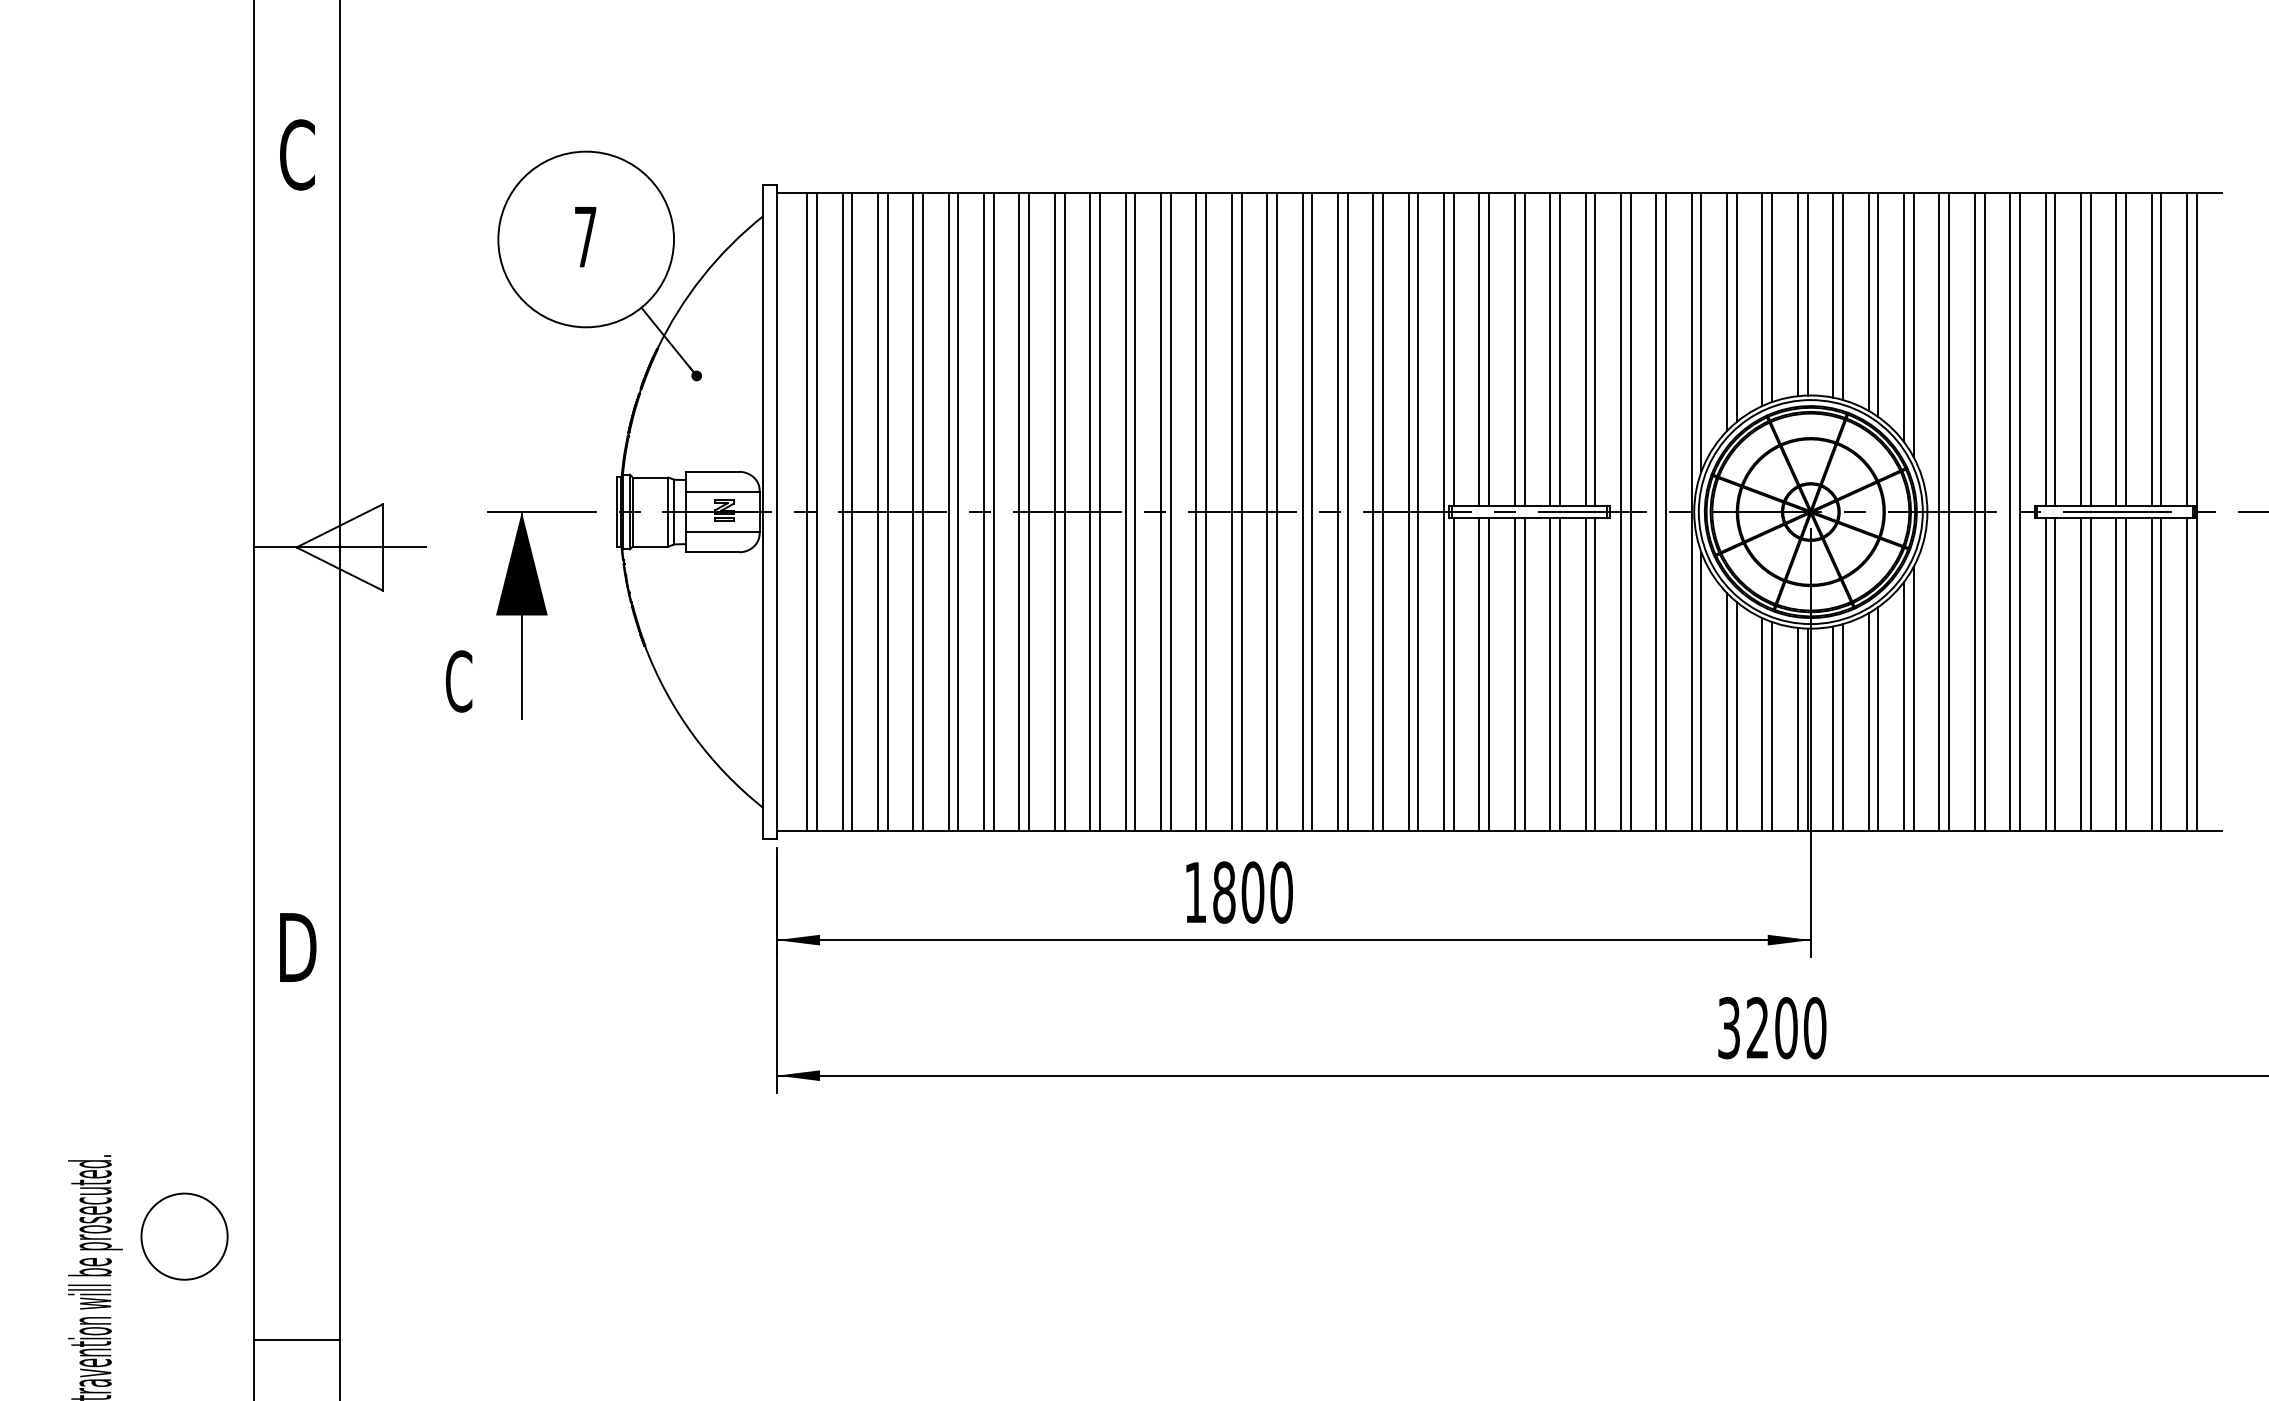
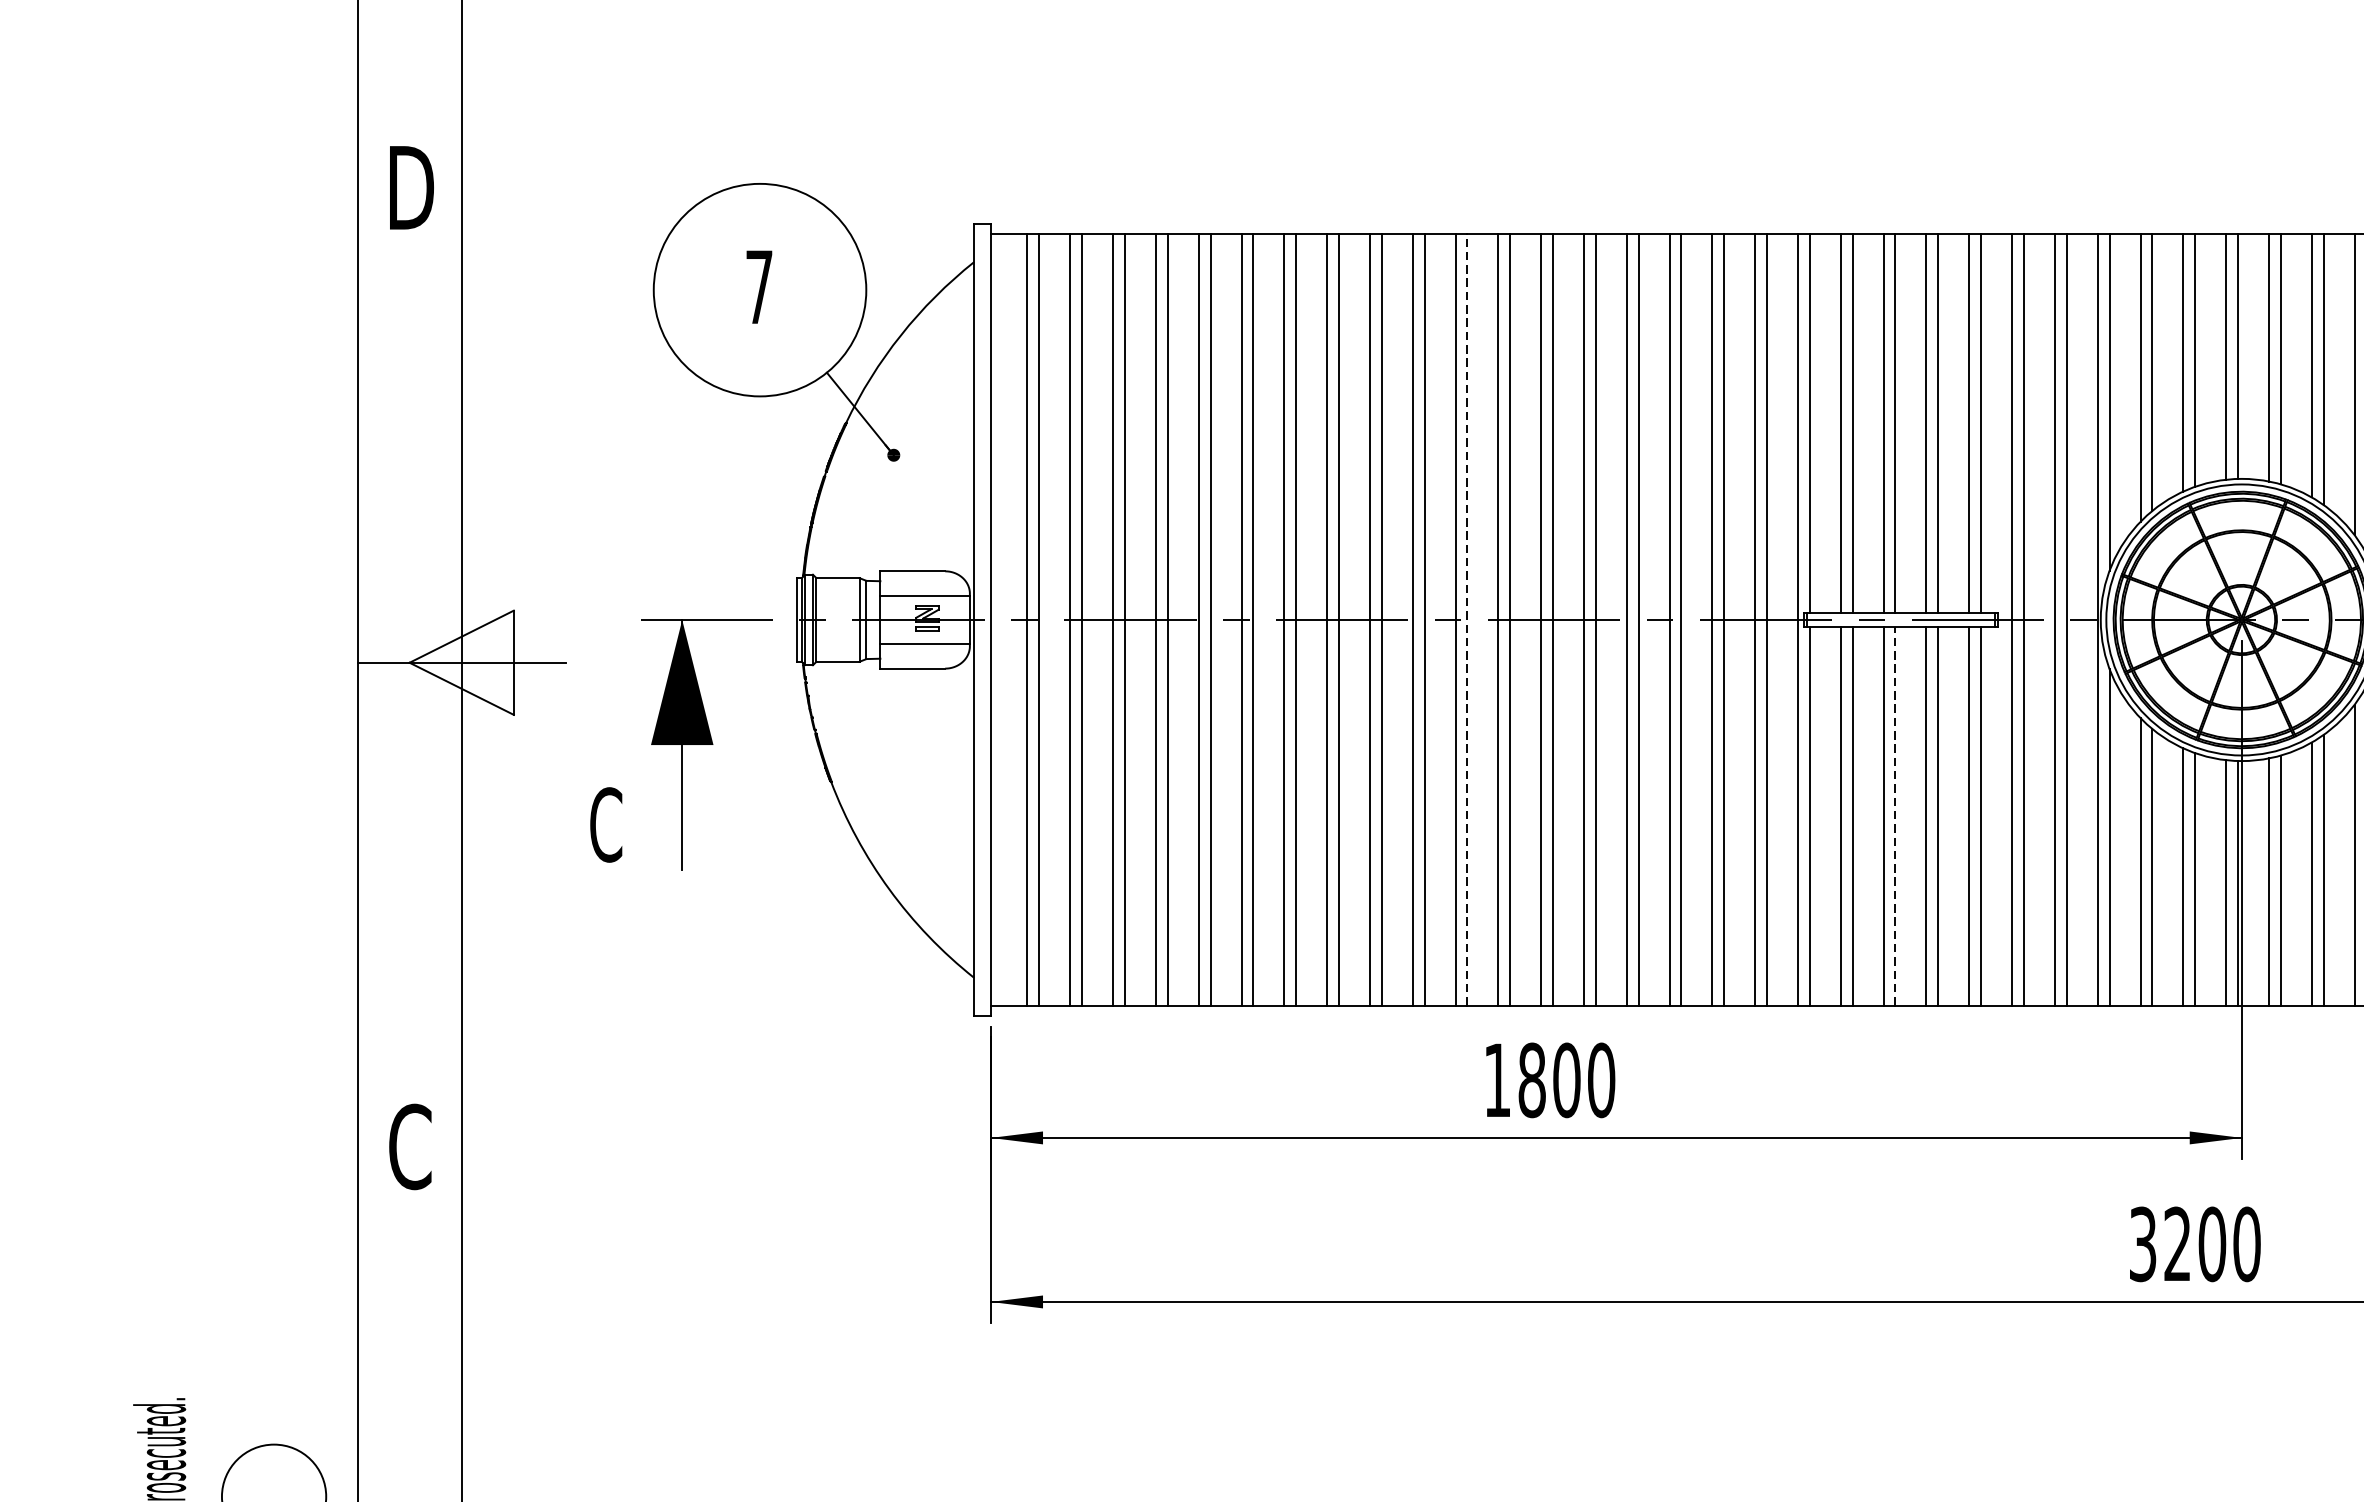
text: (298, 154) -> (411, 187), C -> D
line: (1170, 512) -> (1467, 620), solid -> dashed
line: (1524, 674) -> (1895, 816), solid -> dashed
text: (297, 947) -> (410, 1146), D -> C

